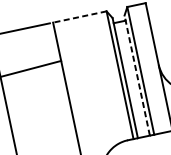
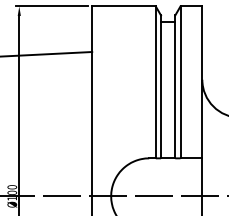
line: (80, 16) -> (124, 6), dashed -> solid
line: (137, 75) -> (175, 86), dashed -> solid

